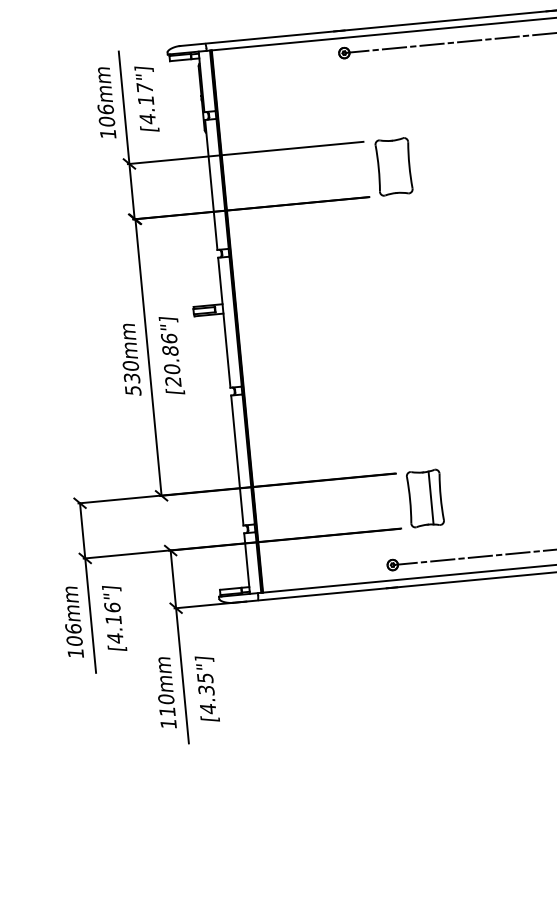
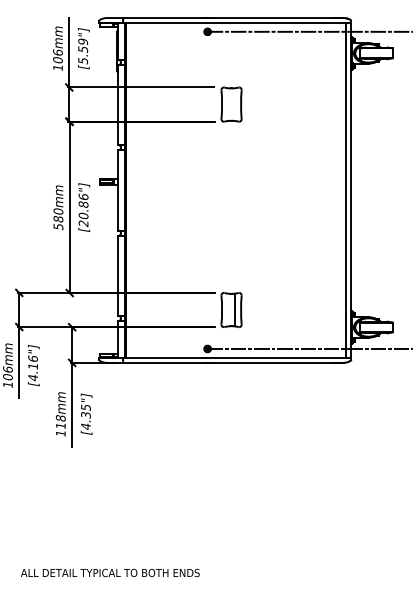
text: (146, 103) -> (83, 51), [4.17"] -> [5.59"]
text: (132, 378) -> (58, 219), 530mm -> 580mm
text: (165, 699) -> (60, 418), 110mm -> 118mm

